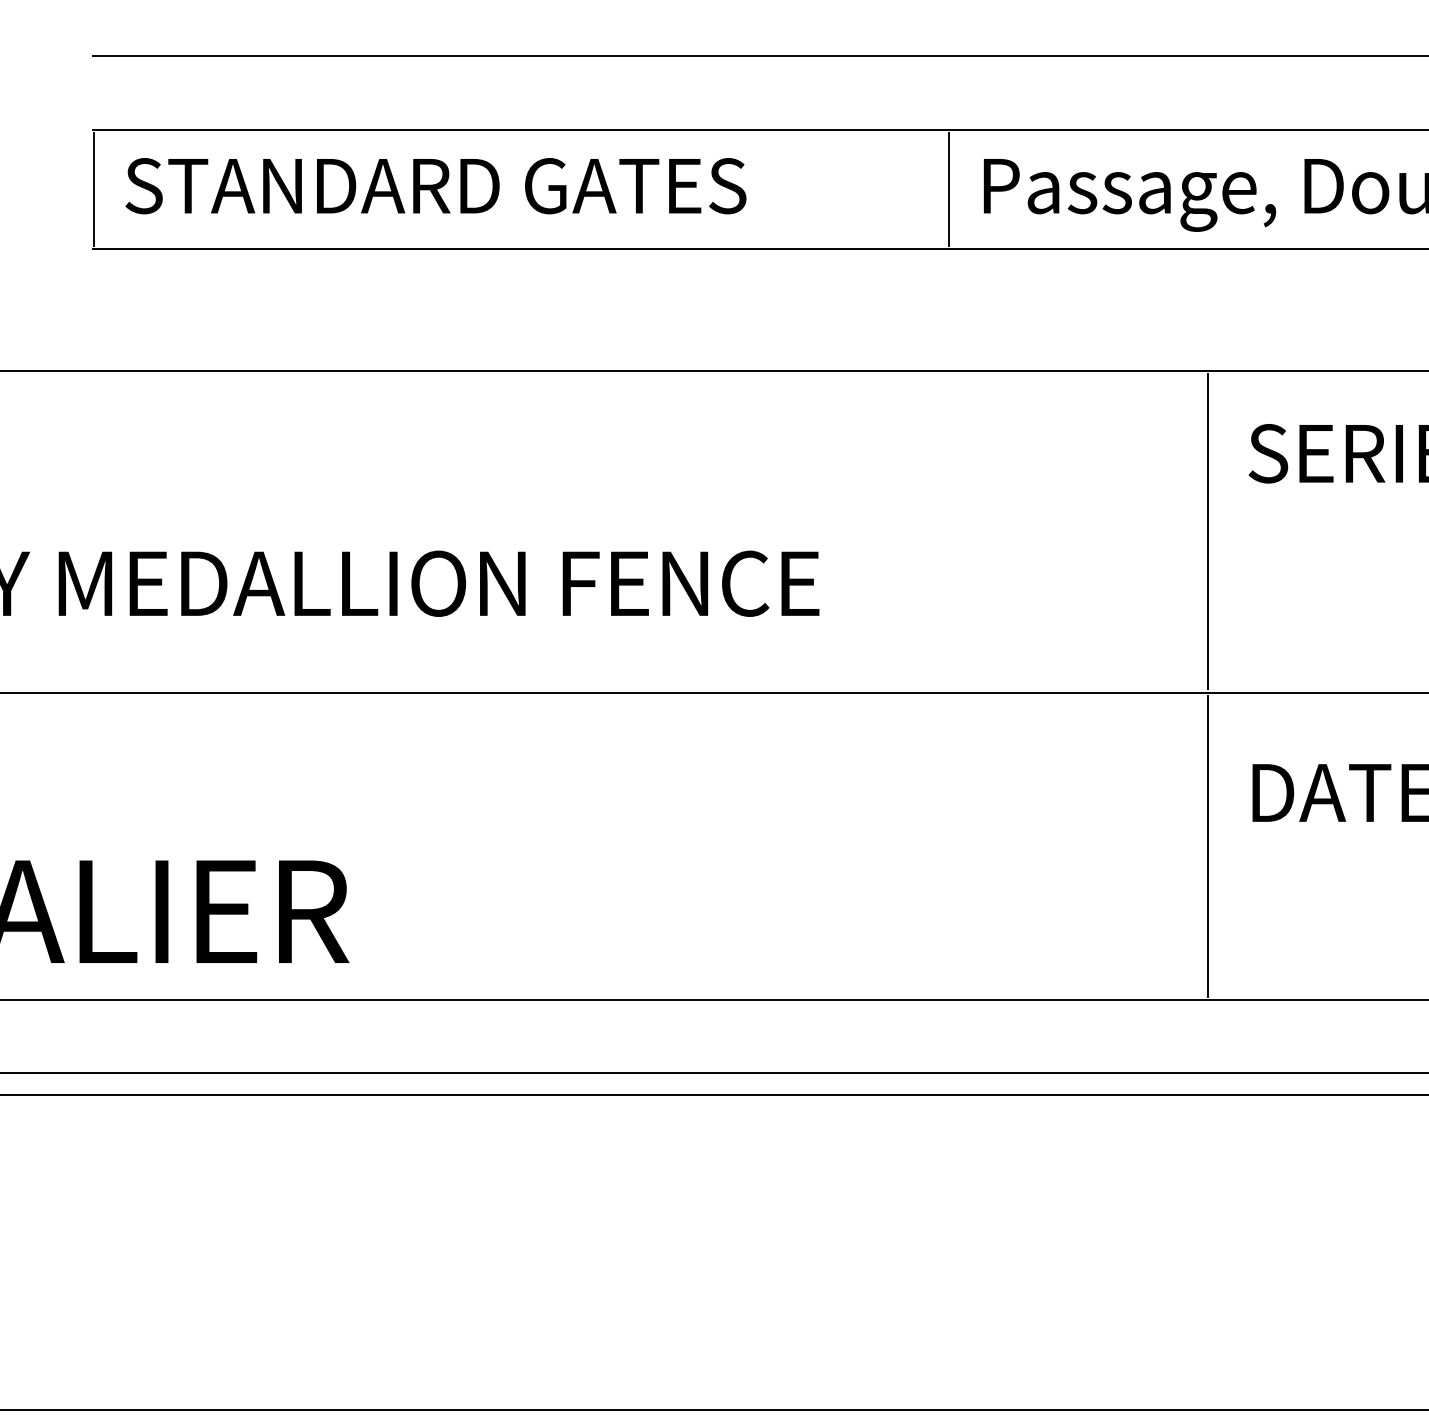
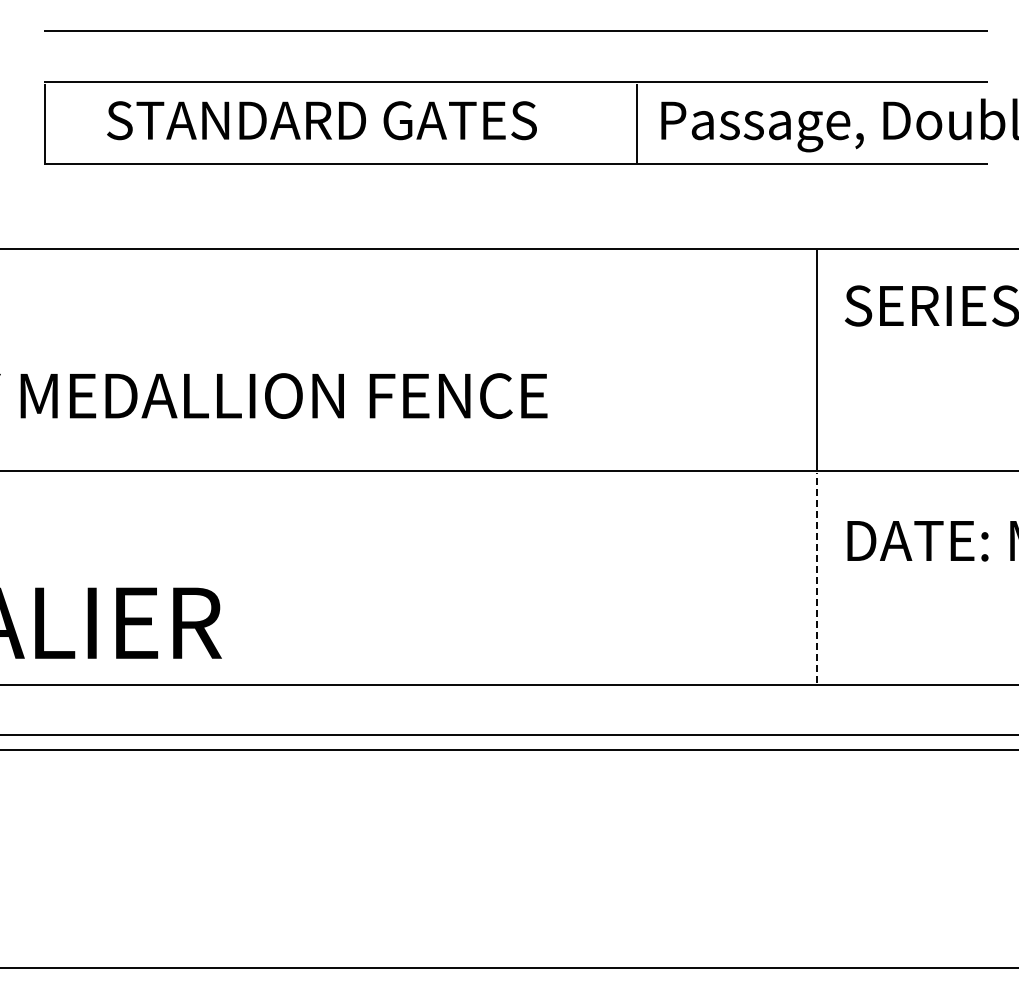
text: (435, 185) -> (321, 120), moved
line: (1207, 845) -> (816, 577), solid -> dashed

